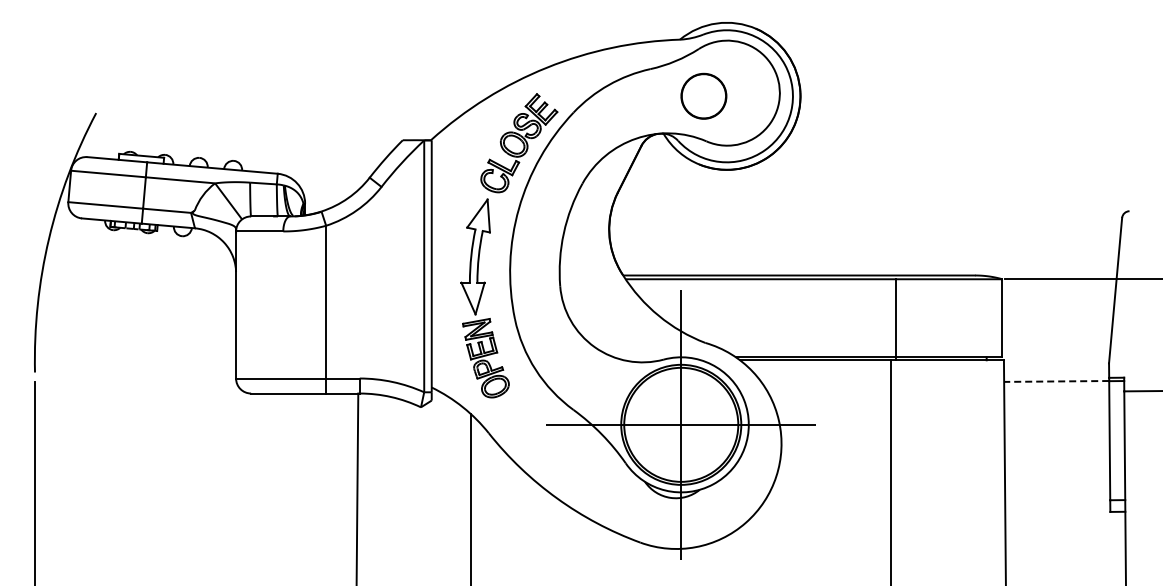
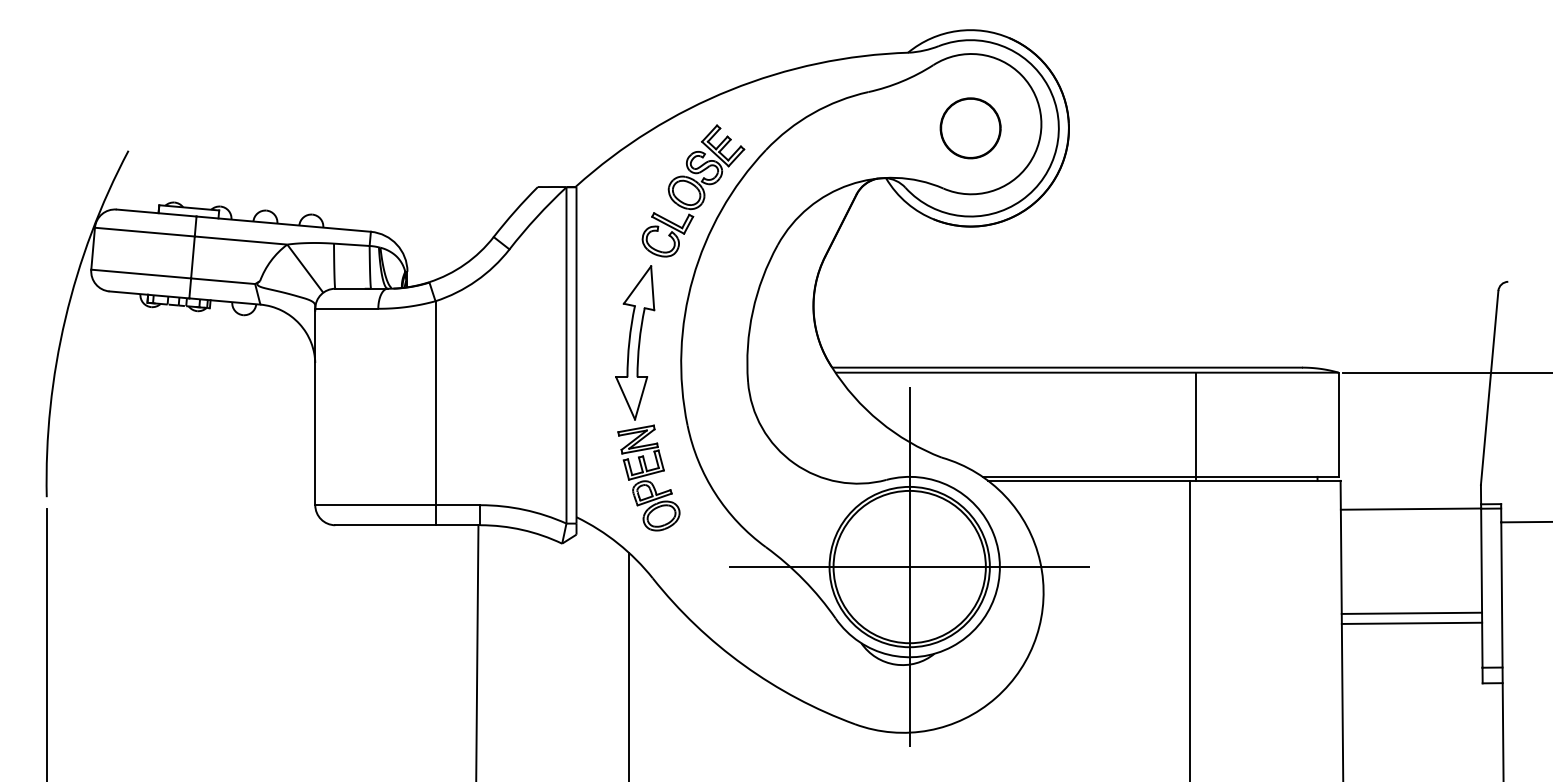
part: (703, 95) -> (970, 127), moved
line: (1056, 381) -> (1410, 509), dashed -> solid
line: (1056, 459) -> (1410, 613), added
line: (1056, 466) -> (1410, 622), added

